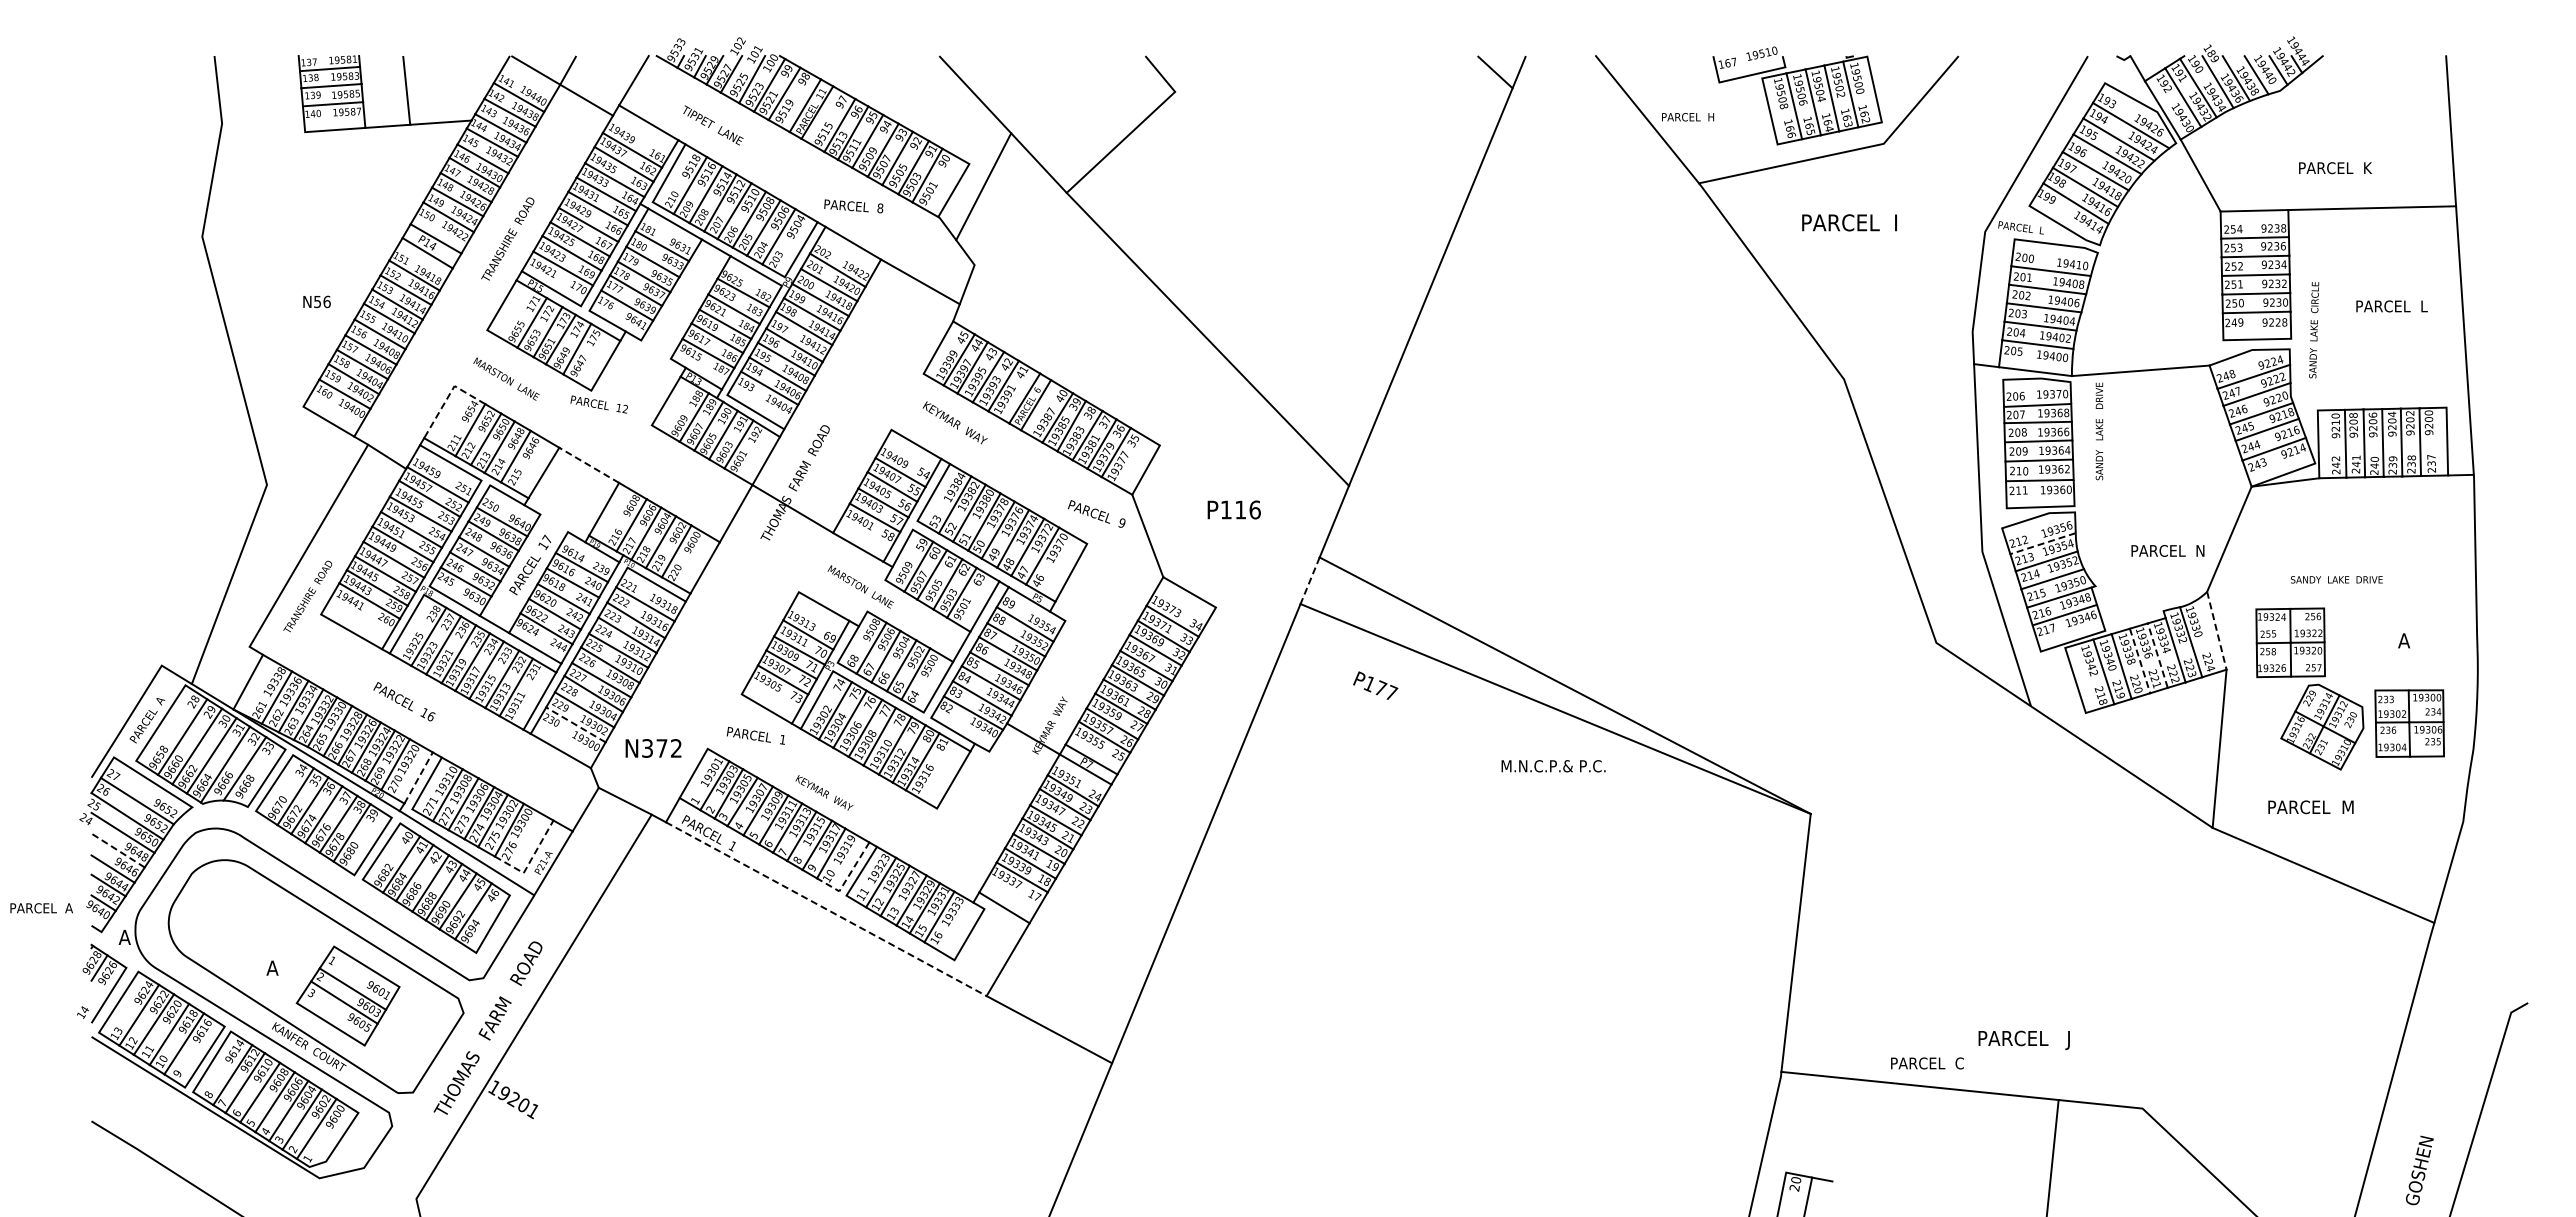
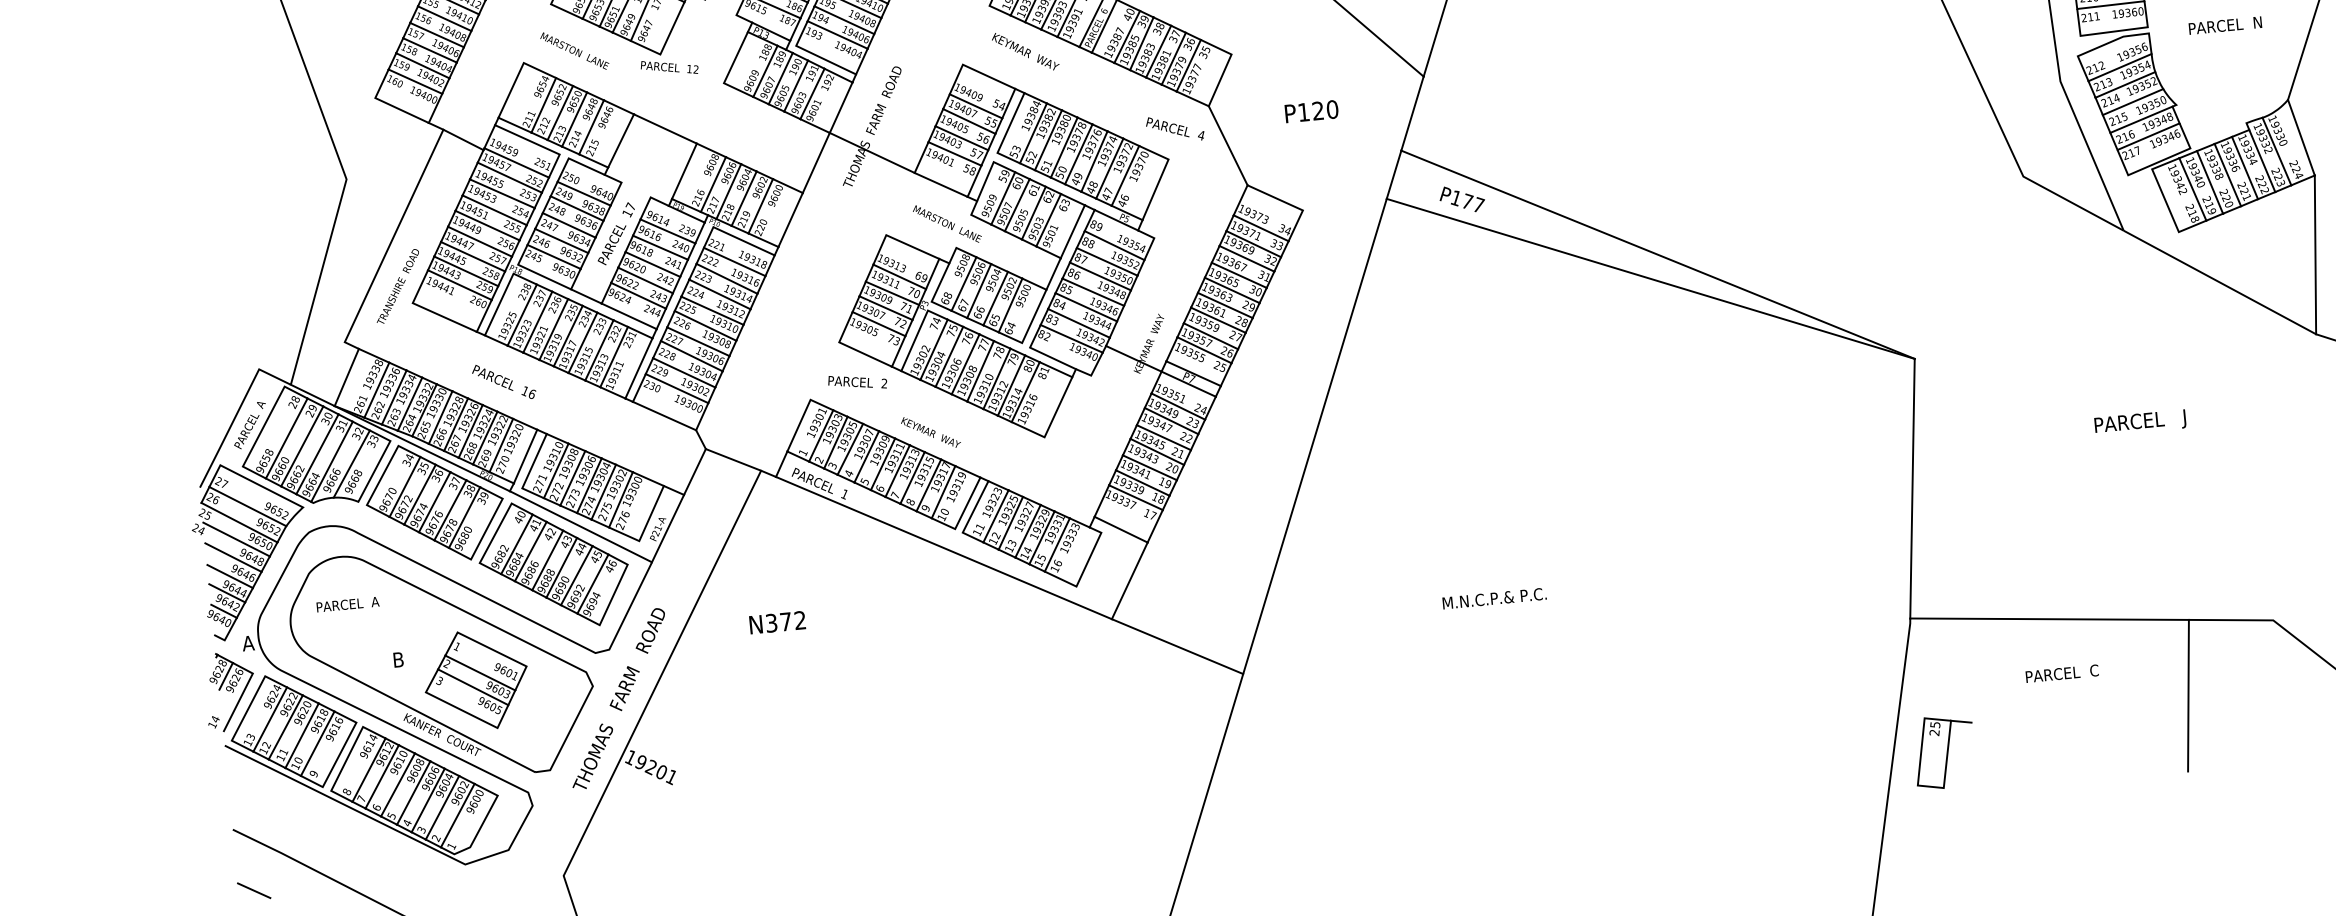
line: (448, 396) -> (518, 73), dashed -> solid
line: (589, 465) -> (665, 129), dashed -> solid
text: (1247, 509) -> (1324, 109), P116 -> P120
text: (1121, 523) -> (1200, 135), 9 -> 4
line: (2042, 543) -> (2119, 67), dashed -> solid
text: (2167, 550) -> (2224, 25), moved
line: (1309, 581) -> (1393, 175), dashed -> solid
line: (2216, 631) -> (2301, 138), dashed -> solid
line: (2157, 655) -> (2244, 167), dashed -> solid
line: (2140, 661) -> (2228, 175), dashed -> solid
text: (1375, 685) -> (1462, 199), moved
line: (575, 724) -> (676, 388), dashed -> solid
text: (782, 739) -> (884, 383), 1 -> 2
text: (653, 748) -> (777, 622), moved
text: (1553, 766) -> (1494, 598), moved
line: (418, 777) -> (525, 456), dashed -> solid
line: (118, 850) -> (233, 557), dashed -> solid
line: (530, 861) -> (644, 528), dashed -> solid
line: (847, 878) -> (962, 515), dashed -> solid
text: (41, 908) -> (347, 604), moved
line: (826, 909) -> (944, 548), dashed -> solid
text: (272, 967) -> (398, 659), A -> B
text: (2023, 1039) -> (2139, 422), moved
text: (1927, 1063) -> (2062, 673), moved
text: (1795, 1180) -> (1934, 725), 20 -> 25
line: (106, 1183) -> (253, 890), added

